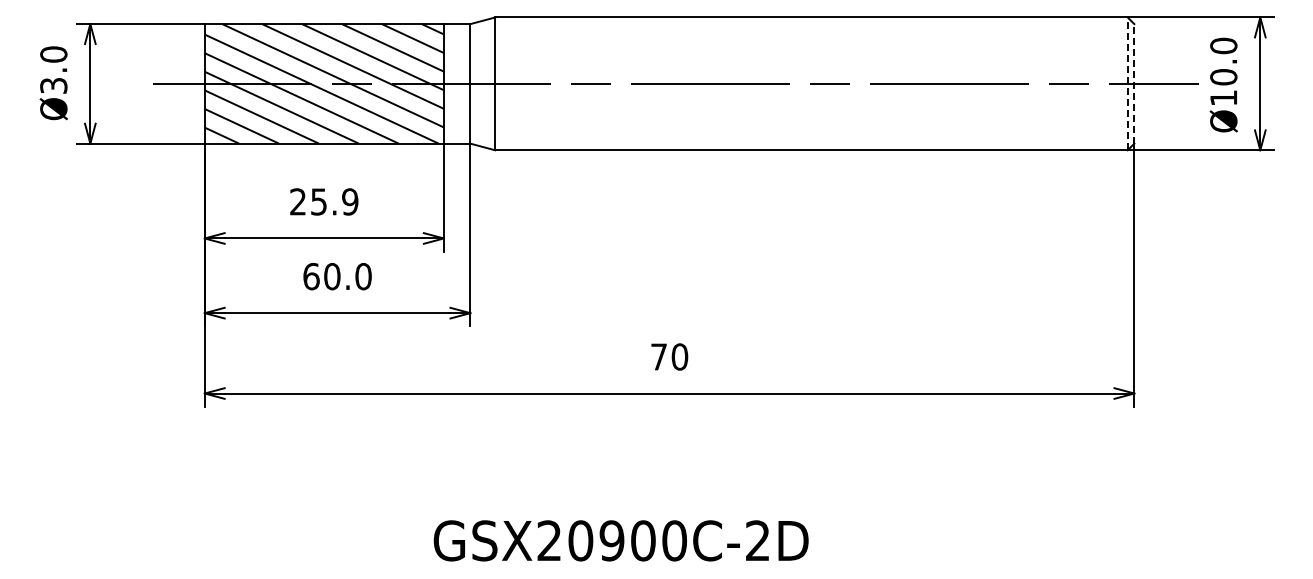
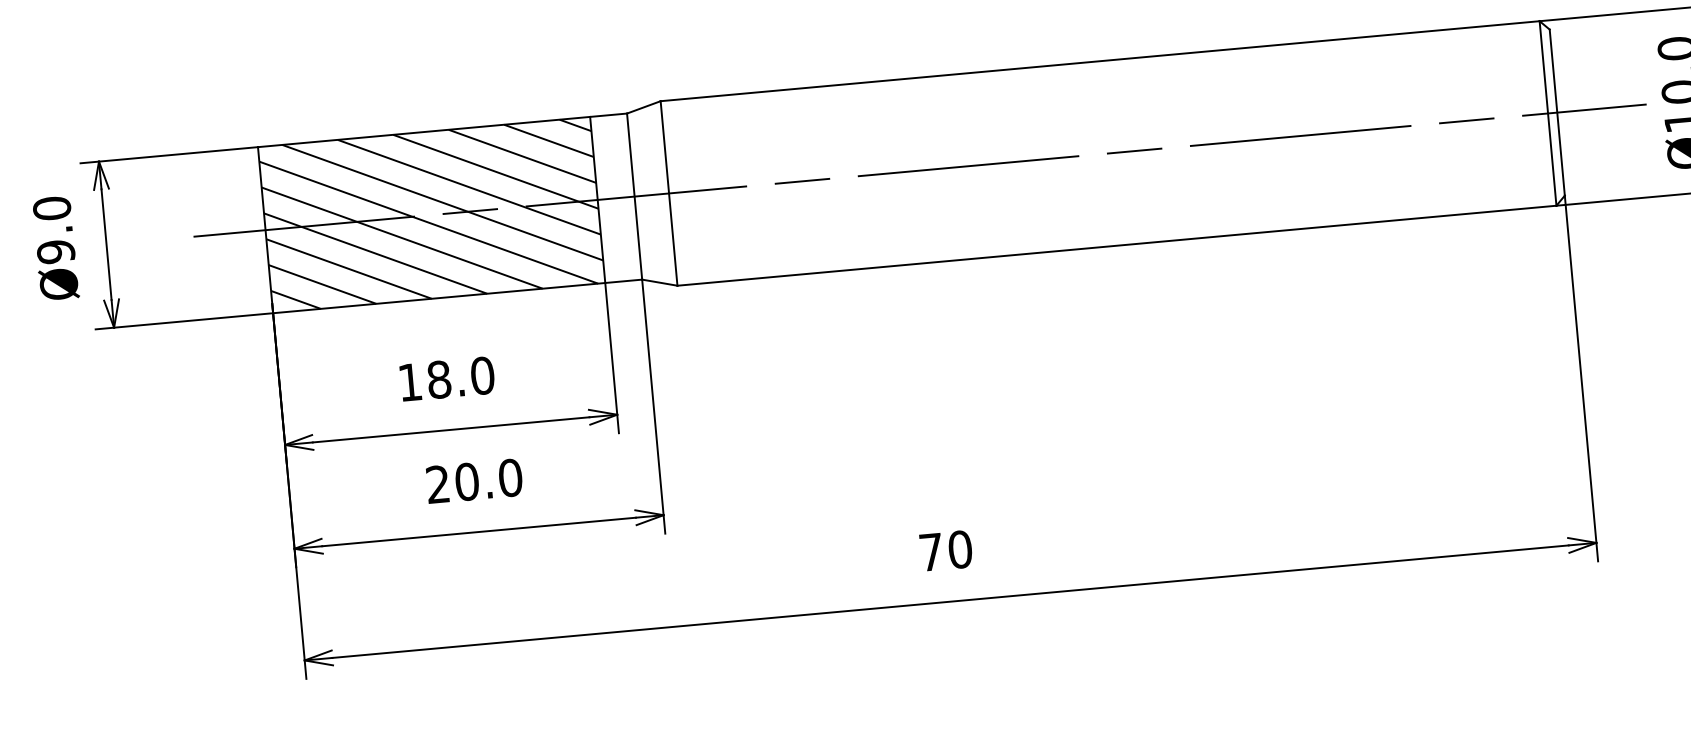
line: (1127, 83) -> (1547, 112), dashed -> solid
line: (1134, 83) -> (1557, 112), dashed -> solid
text: (53, 85) -> (55, 251), Ø3.0 -> Ø9.0
text: (324, 201) -> (446, 378), 25.9 -> 18.0
text: (311, 276) -> (438, 484), 60.0 -> 20.0

